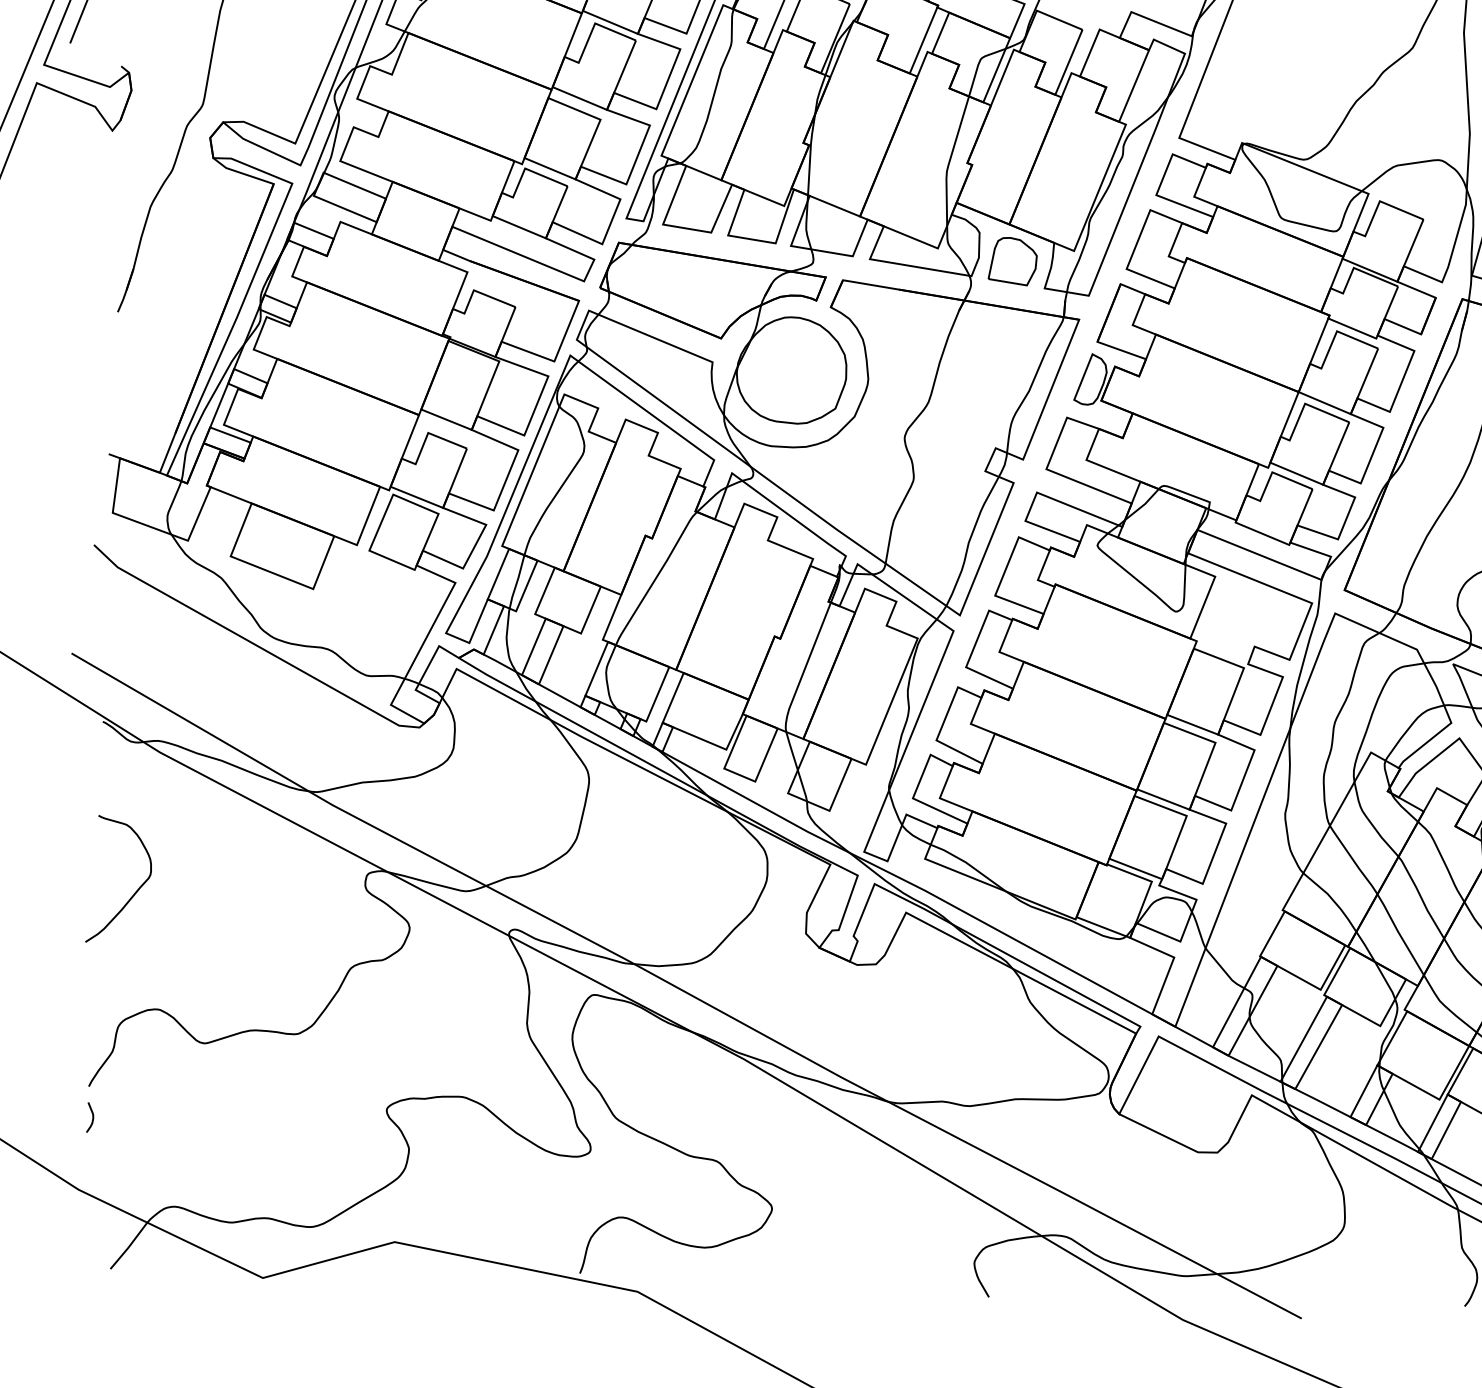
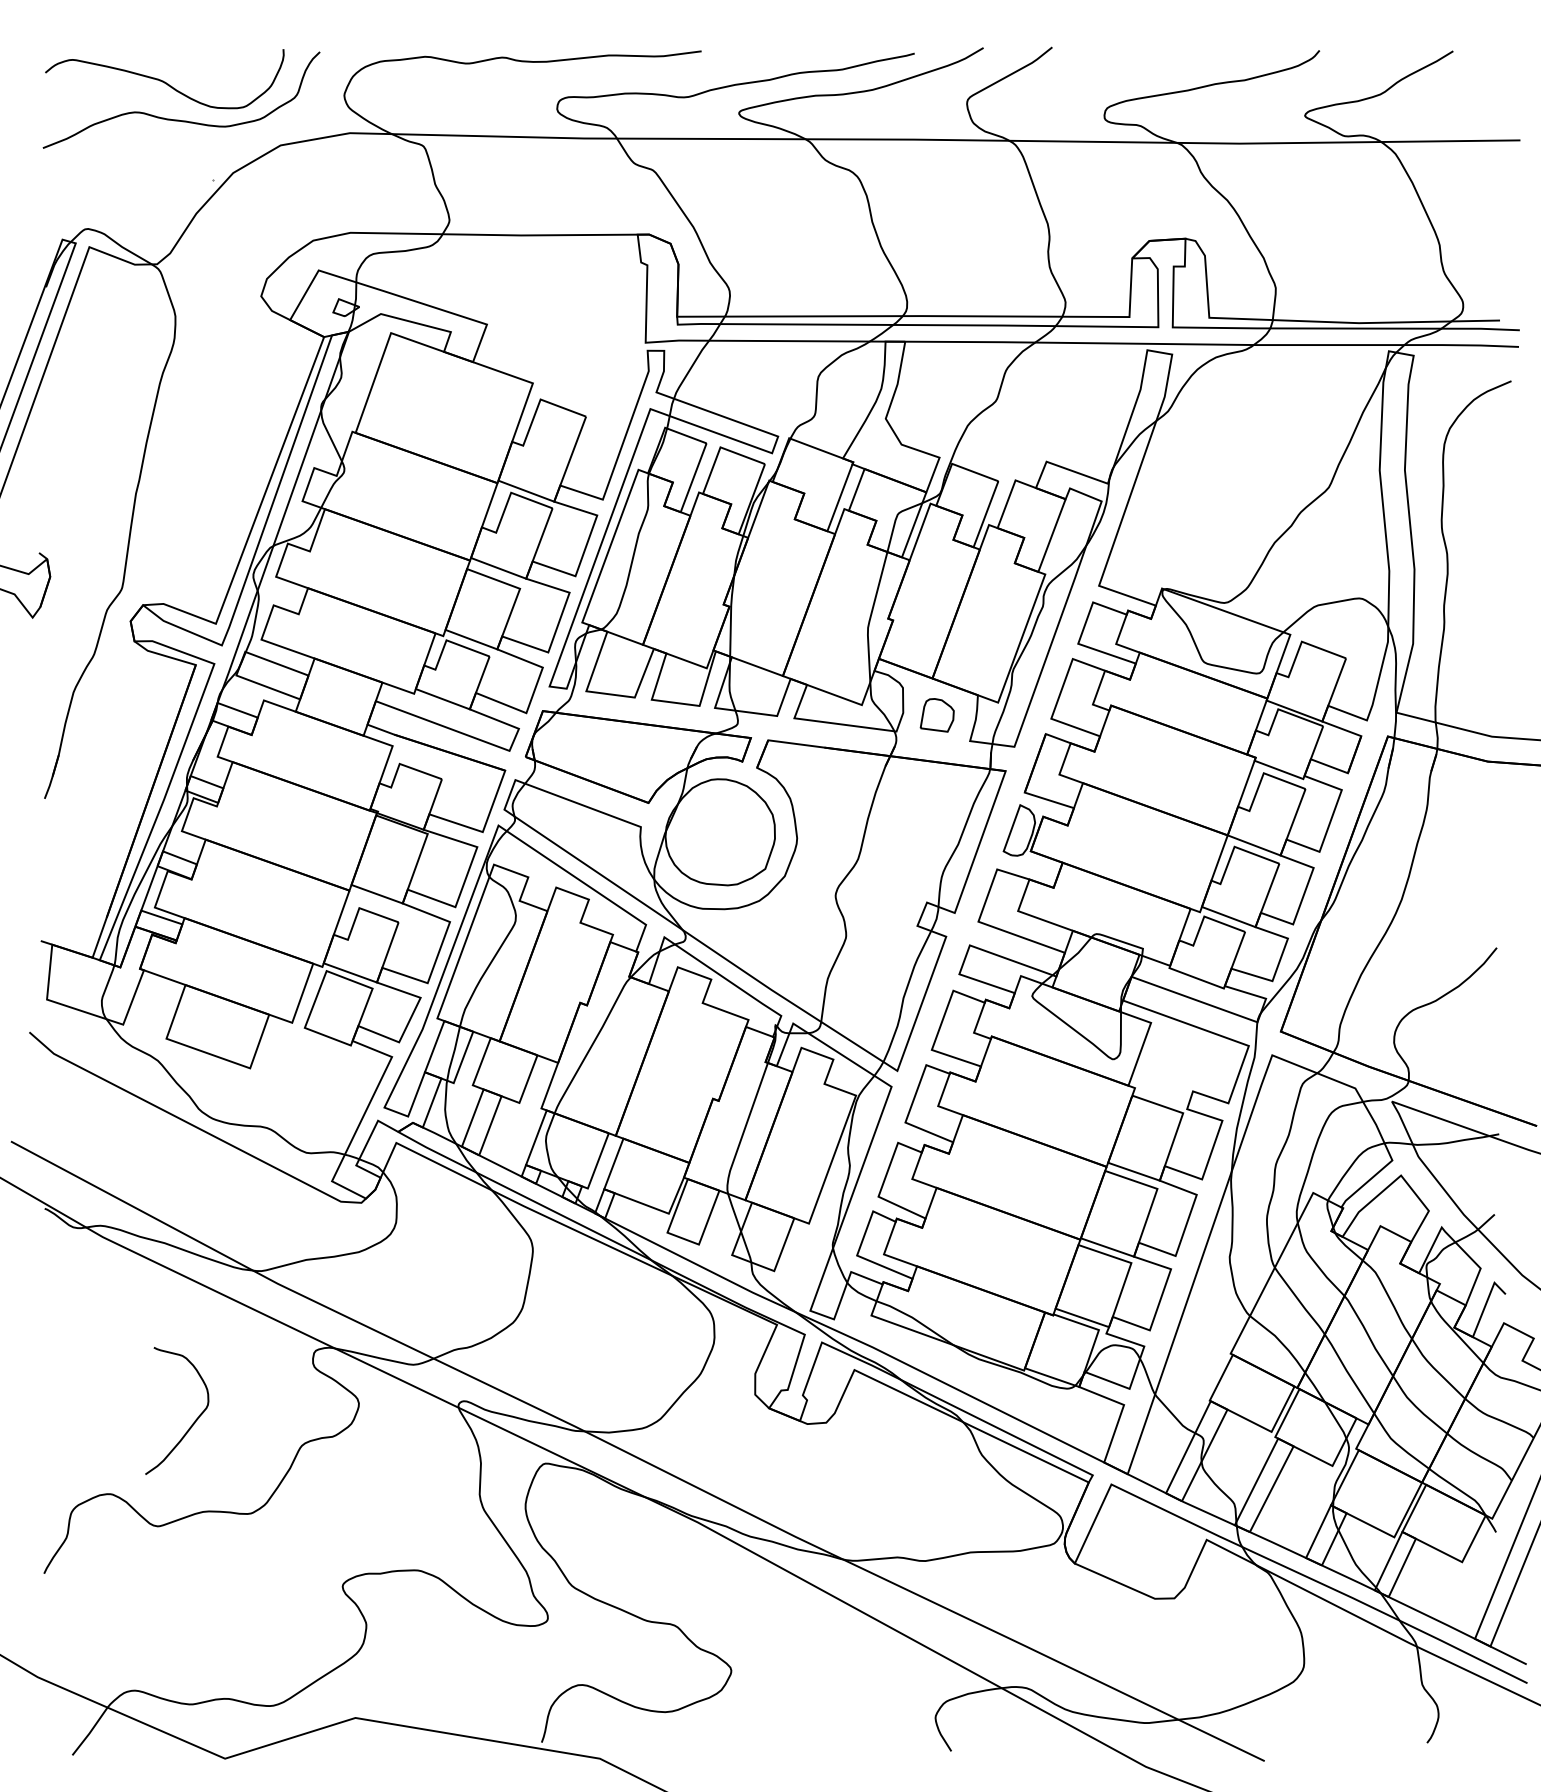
part: (1012, 261) -> (936, 715), size x0.7
curve: (133, 893) -> (191, 1424), moved
curve: (92, 1117) -> (48, 1604), removed

